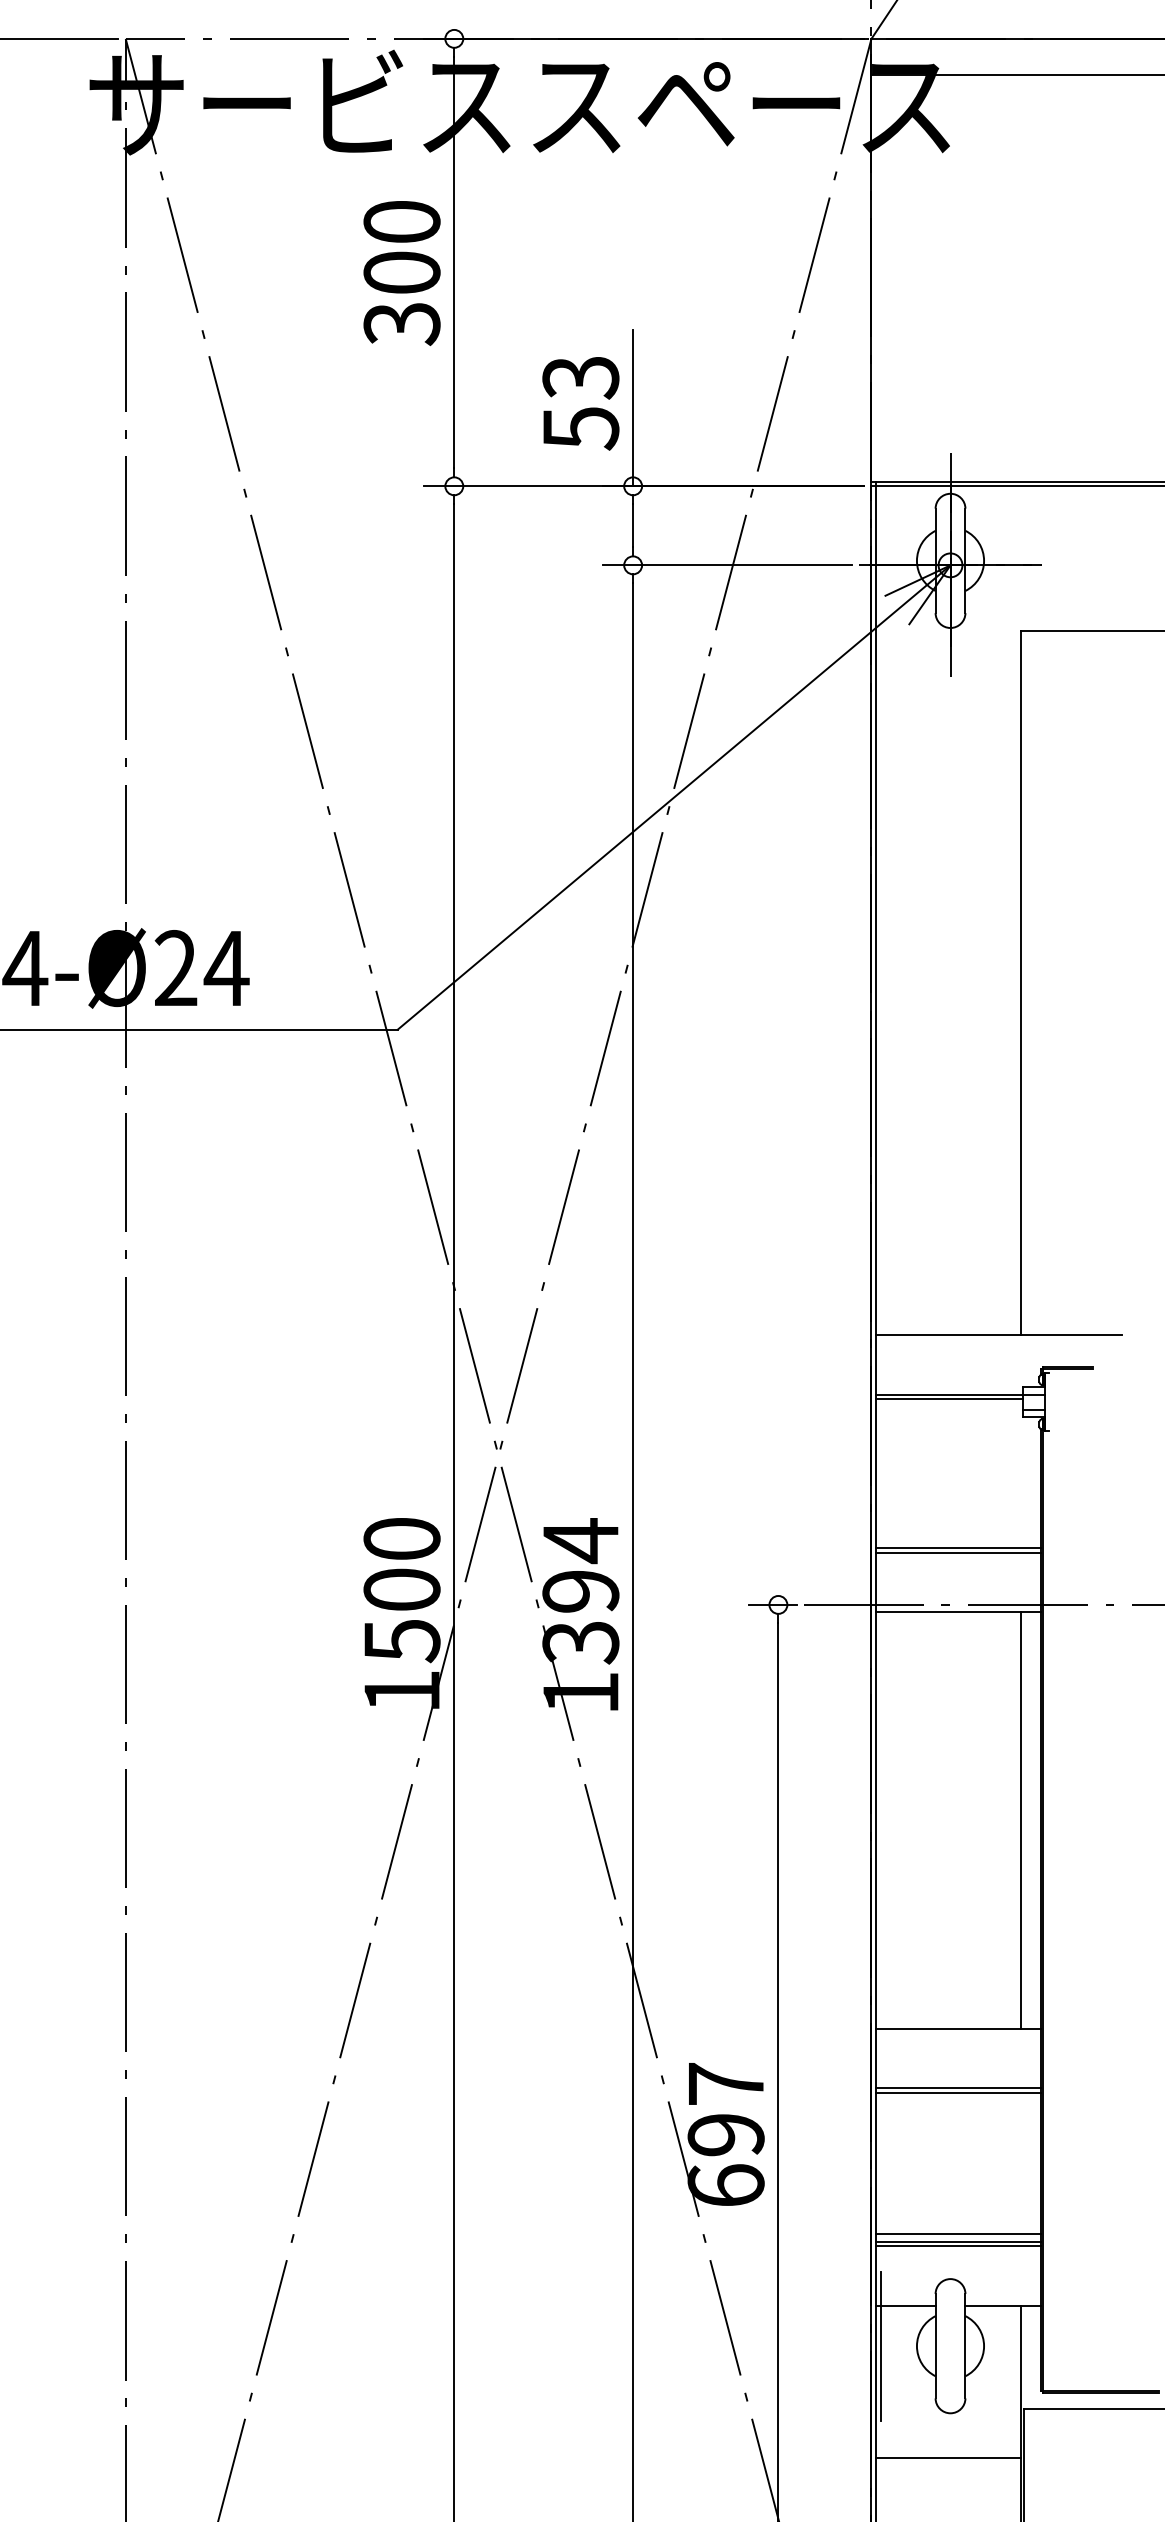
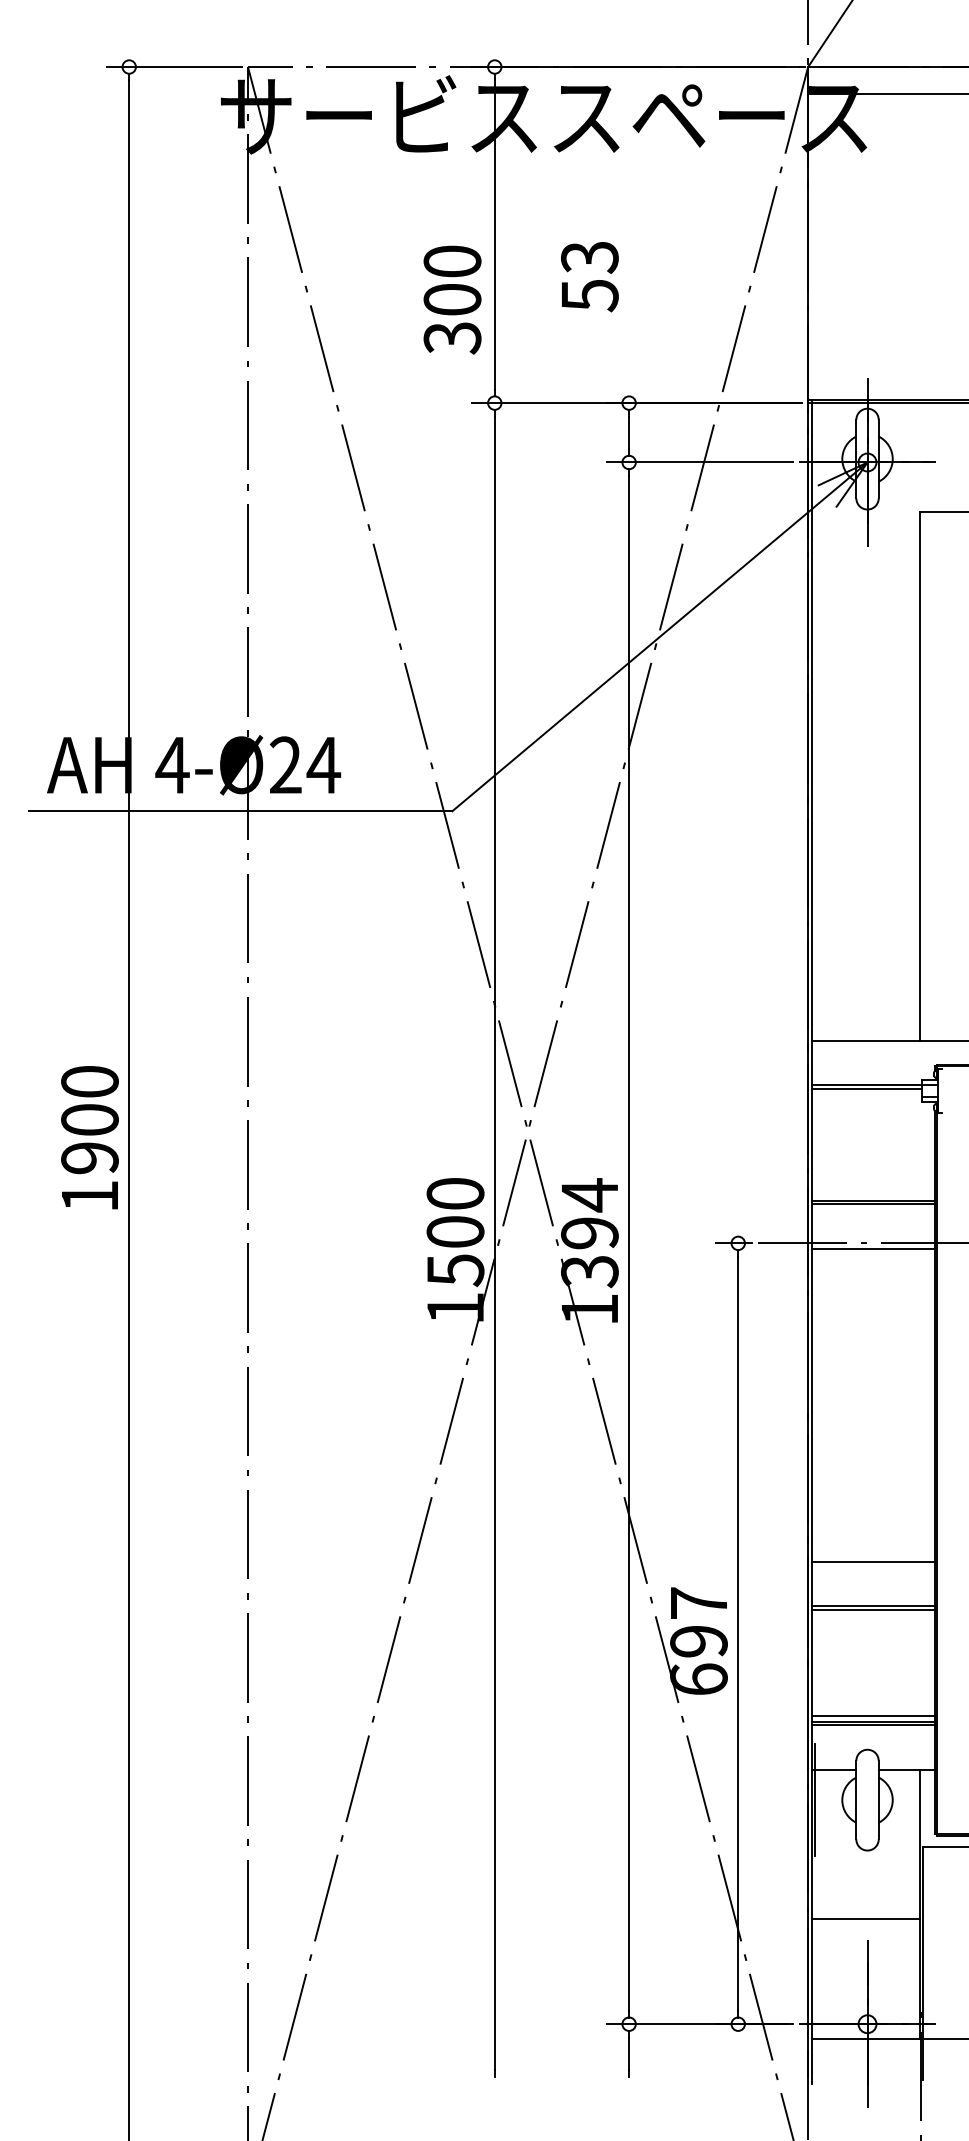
text: (401, 272) -> (452, 299), moved
text: (580, 404) -> (589, 277), moved
line: (633, 408) -> (629, 344), removed
line: (1021, 1819) -> (920, 1404), removed
line: (947, 2458) -> (865, 1919), moved

